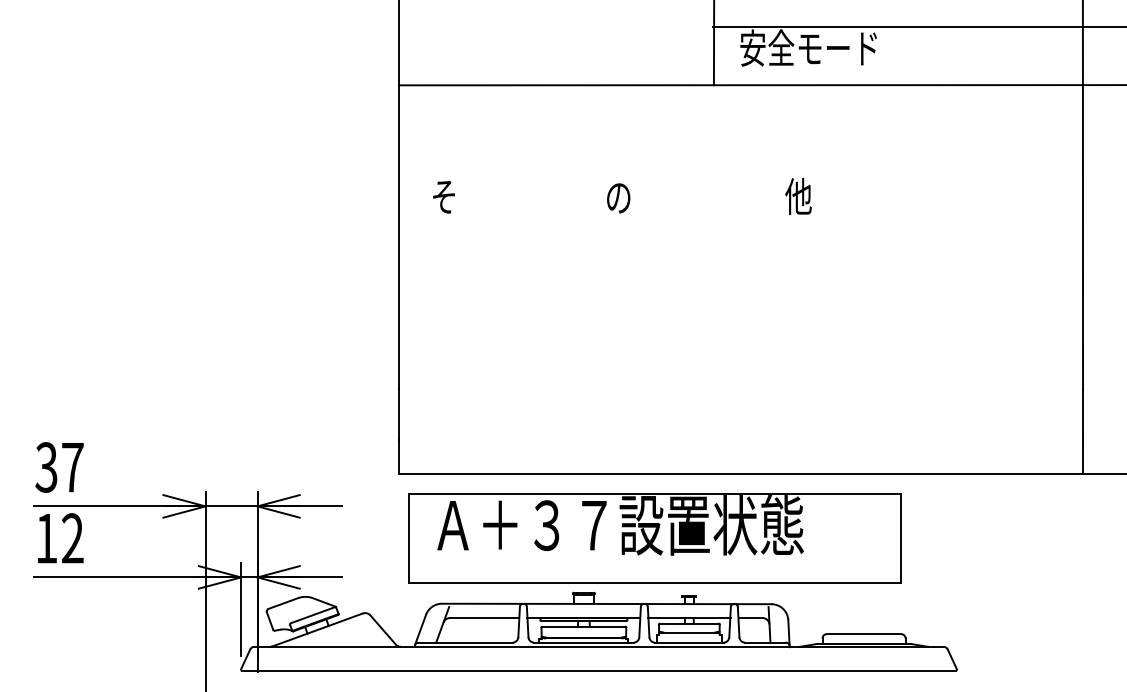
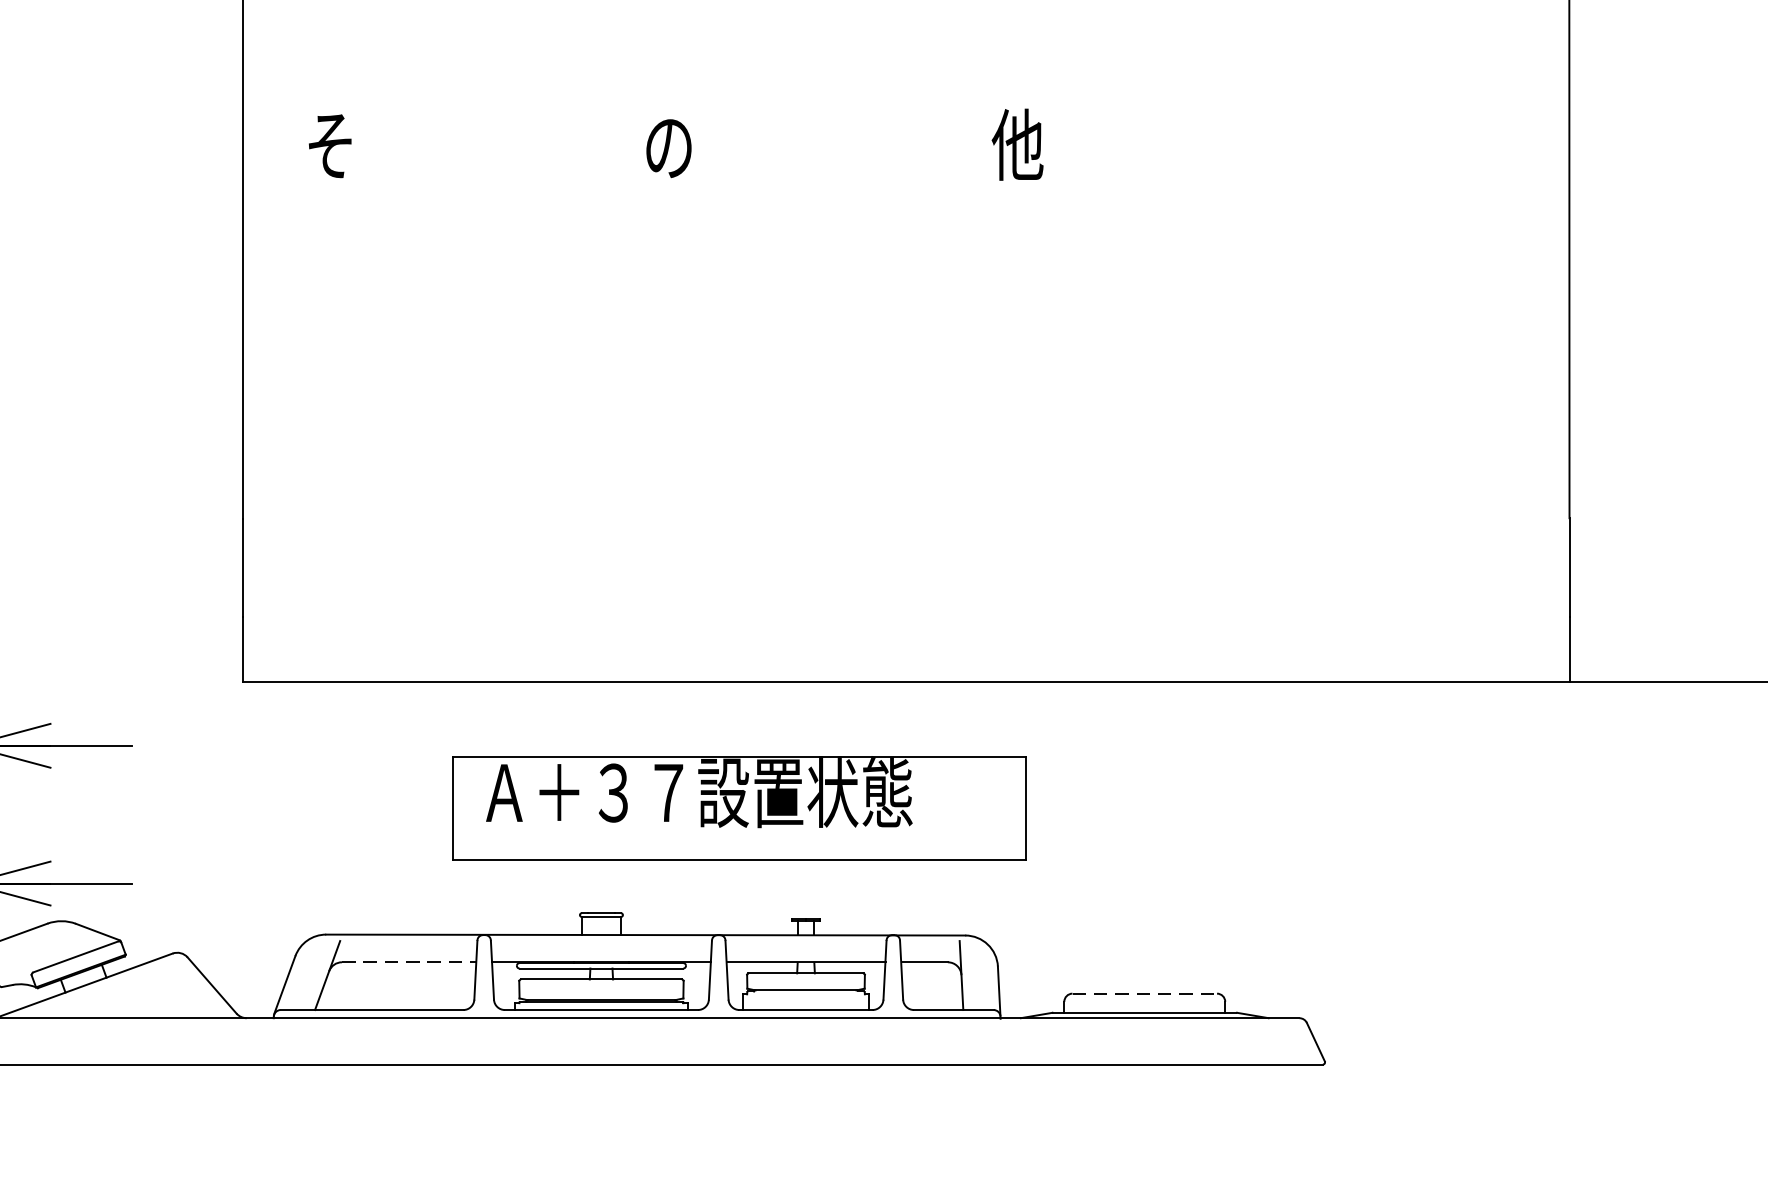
part: (654, 538) -> (738, 808), size x0.6
line: (484, 618) -> (408, 963), solid -> dashed
line: (864, 634) -> (1145, 994), solid -> dashed

